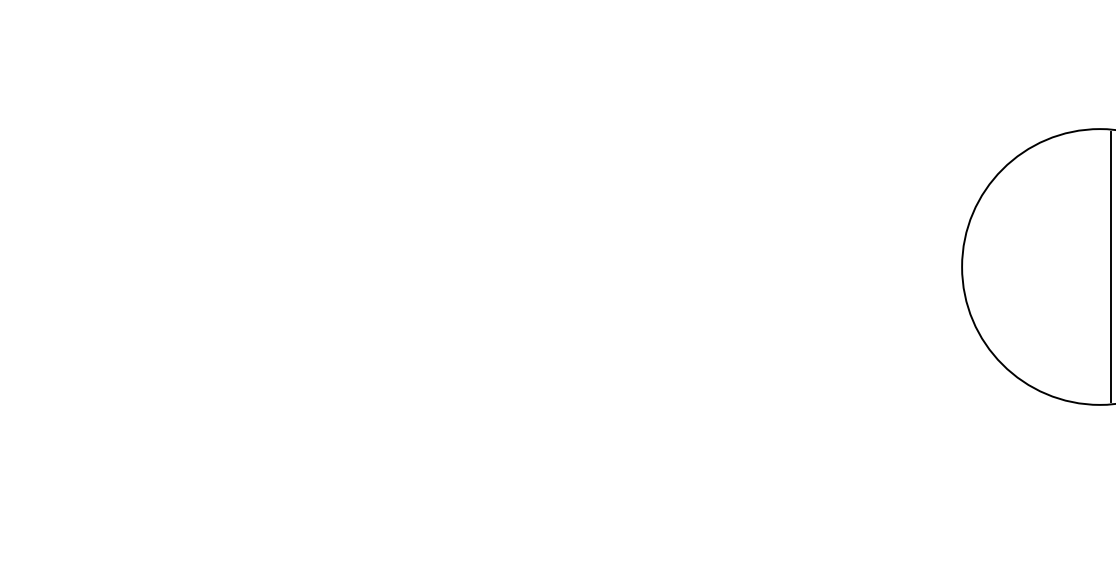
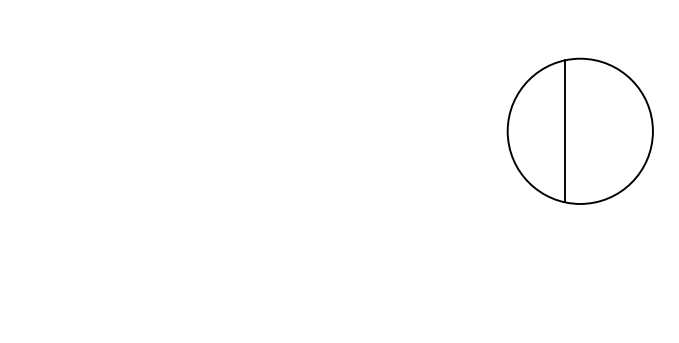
line: (1109, 267) -> (564, 131), moved

